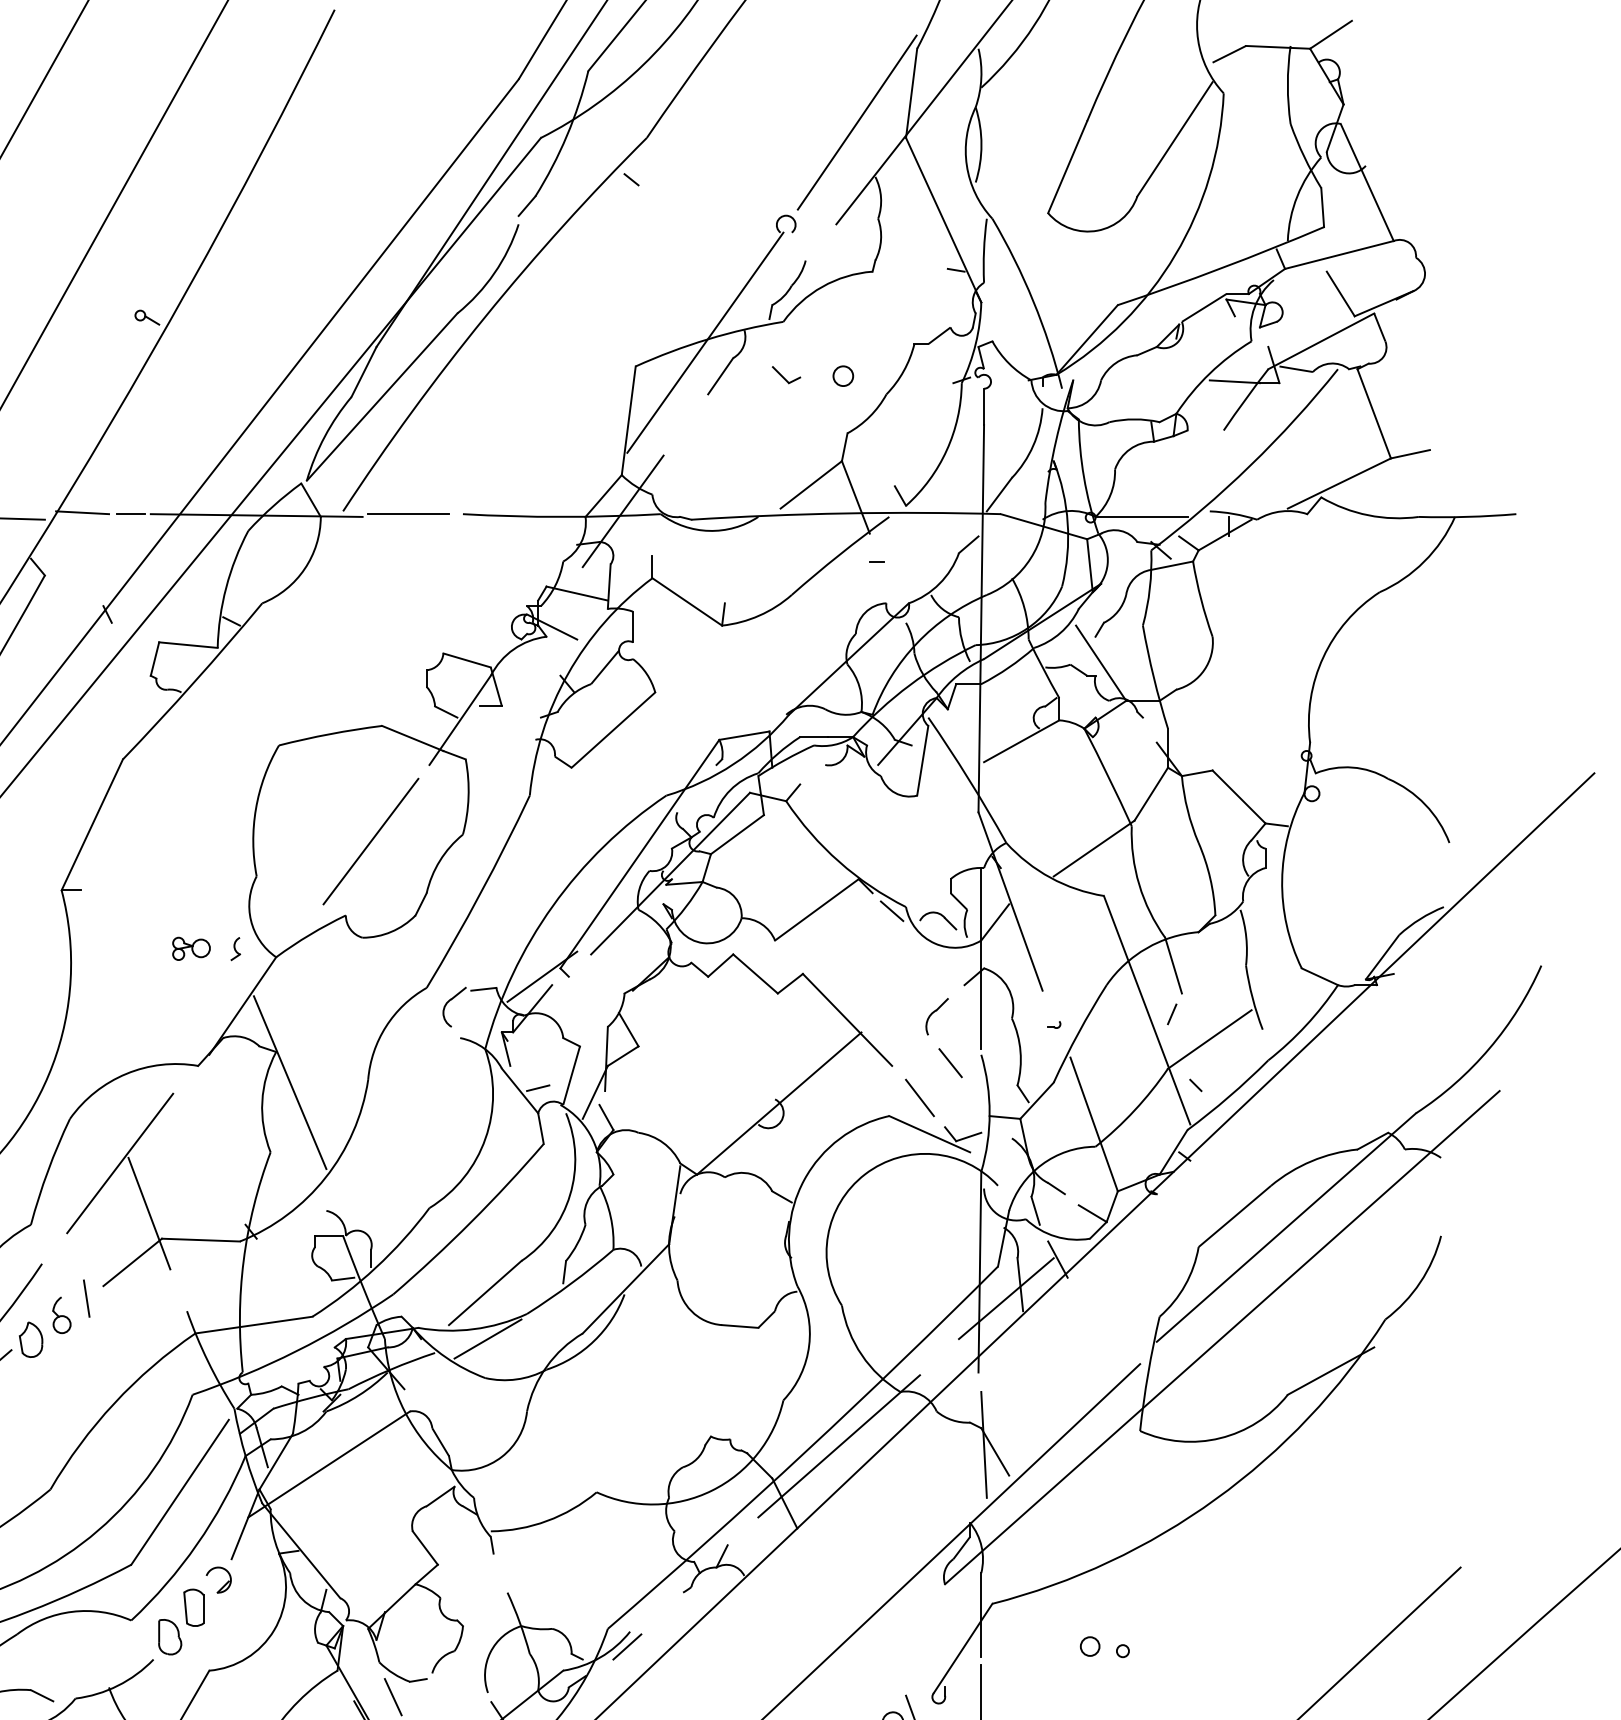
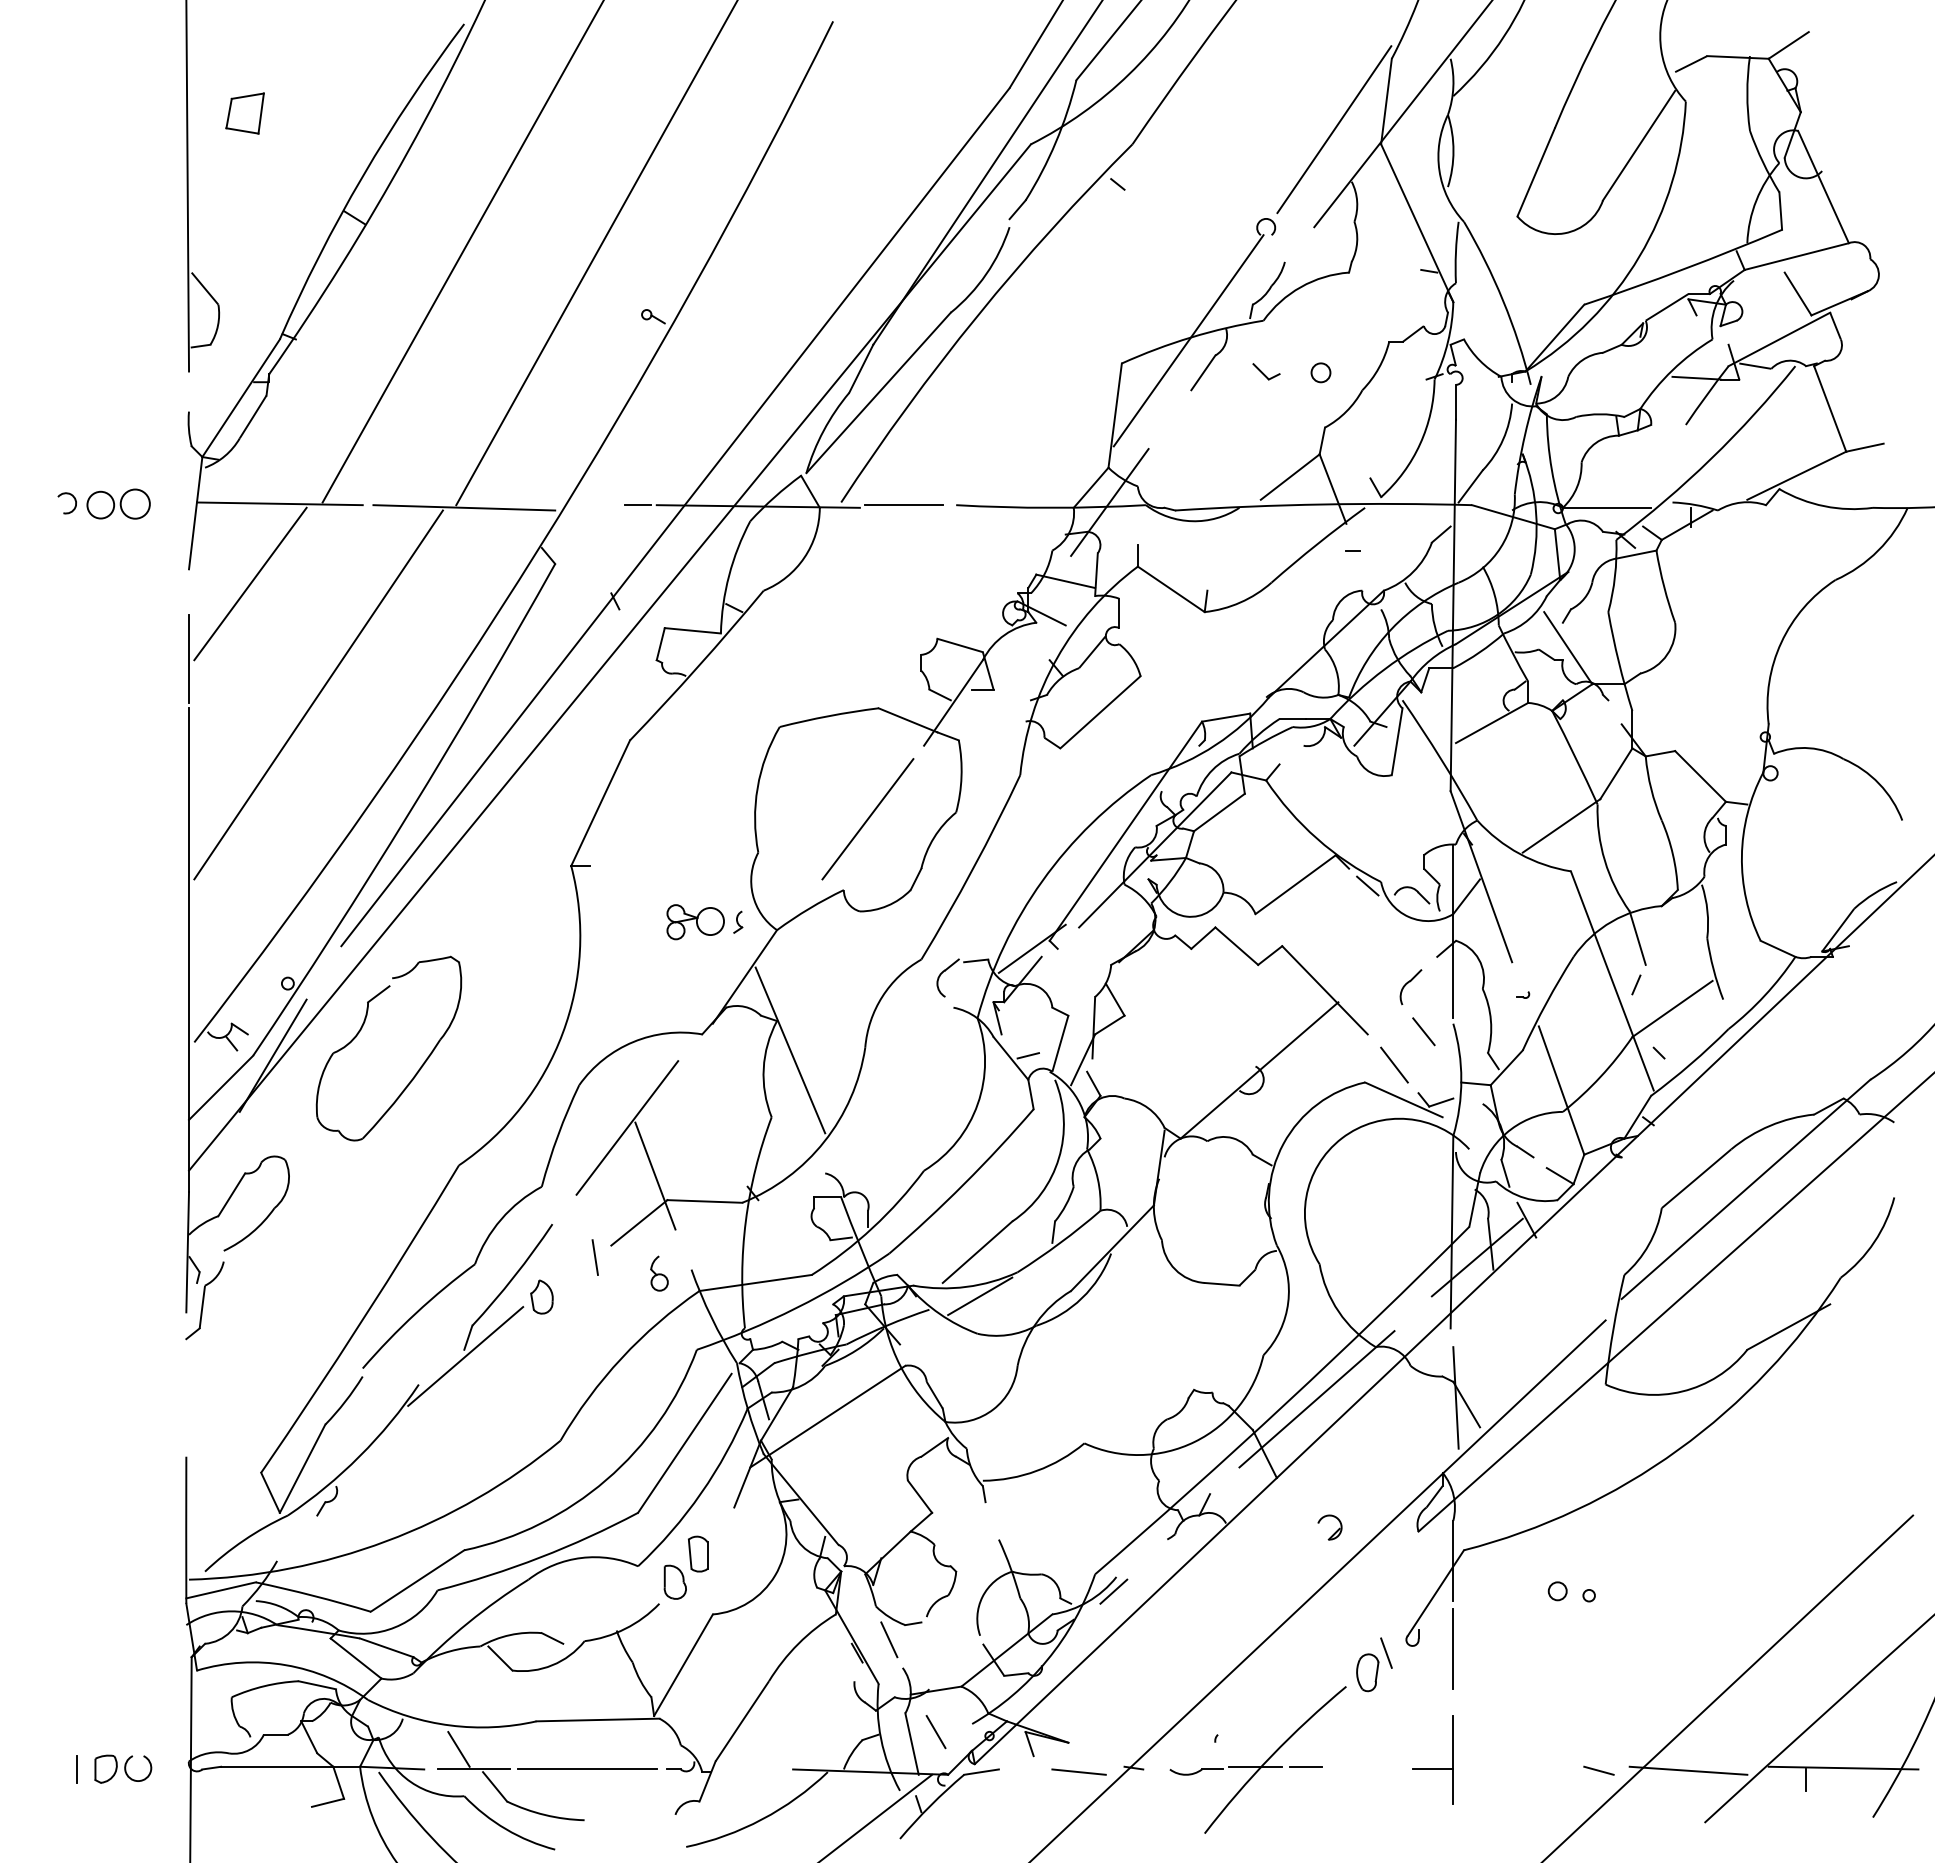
line: (81, 512) -> (590, 503), removed
part: (191, 948) -> (695, 921), size x1.6
part: (61, 1315) -> (659, 1273), moved
part: (223, 1585) -> (1334, 1532), moved

